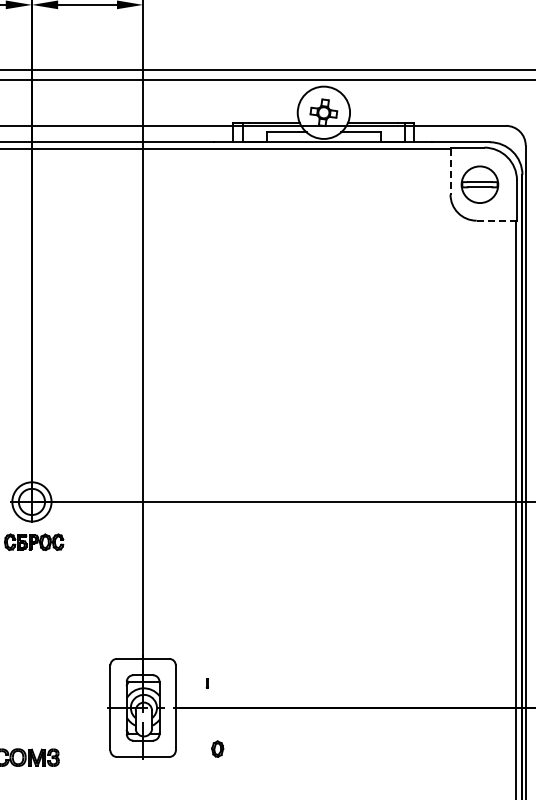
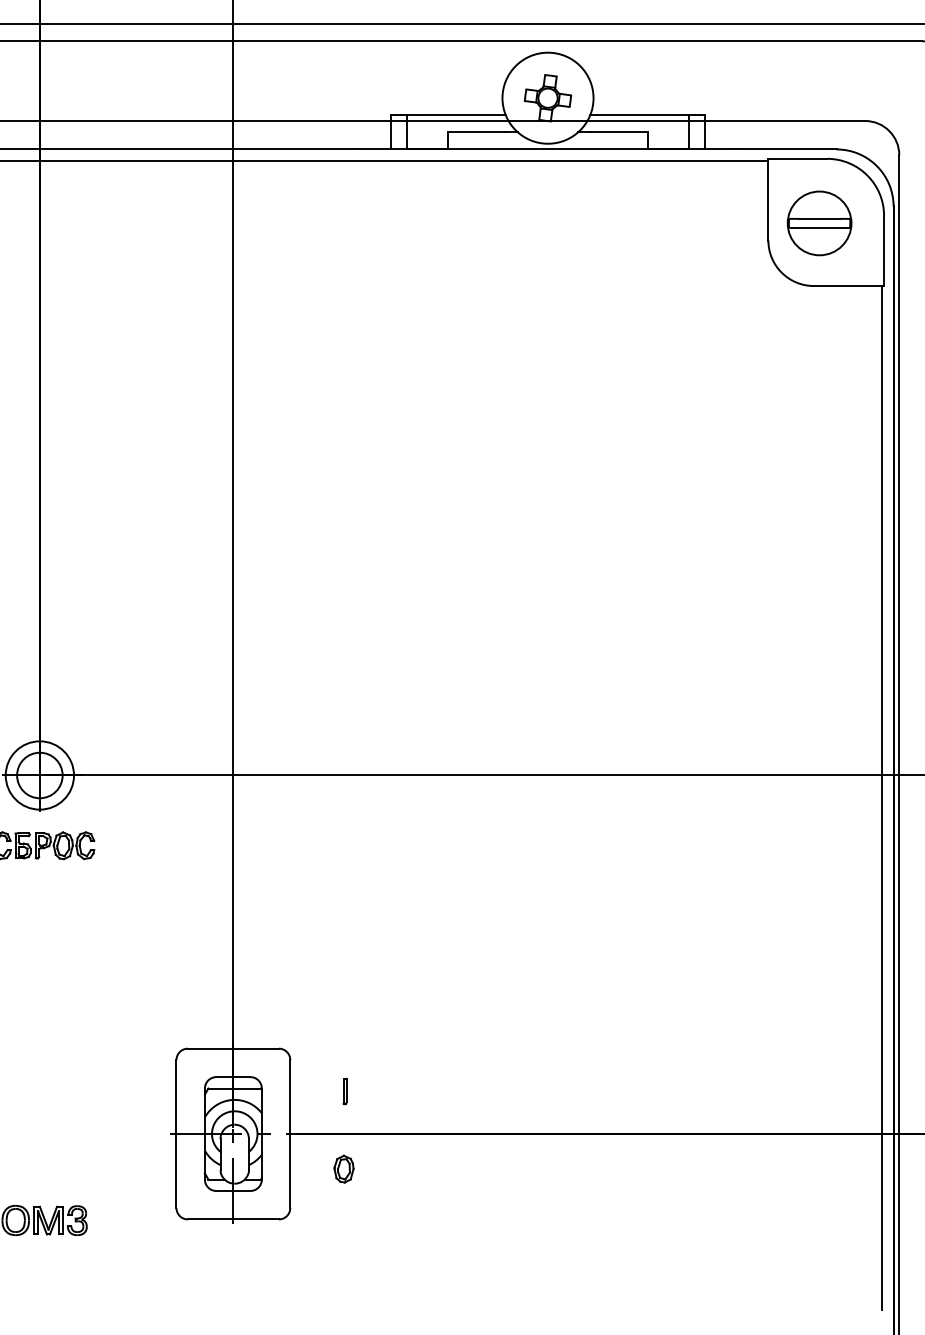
line: (450, 171) -> (768, 200), dashed -> solid
line: (496, 220) -> (848, 285), dashed -> solid
part: (207, 683) -> (345, 1091), size x1.67
part: (217, 748) -> (343, 1168), moved

